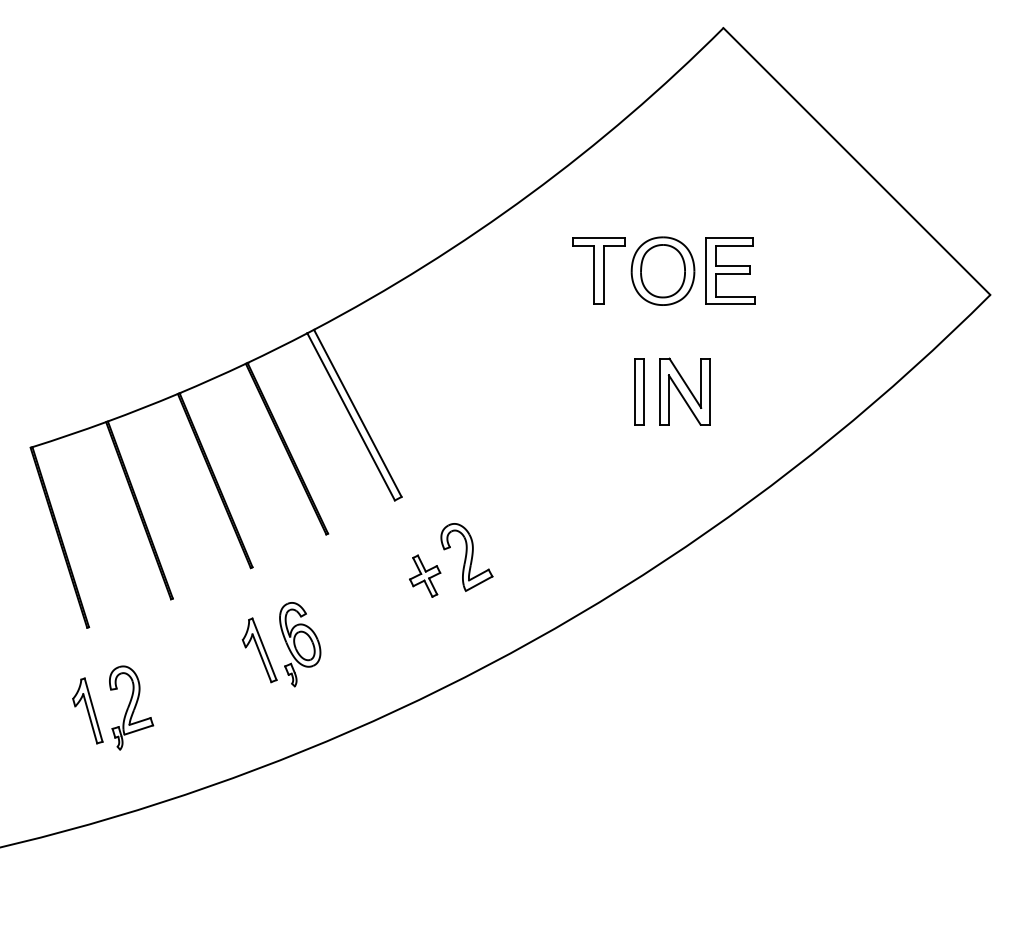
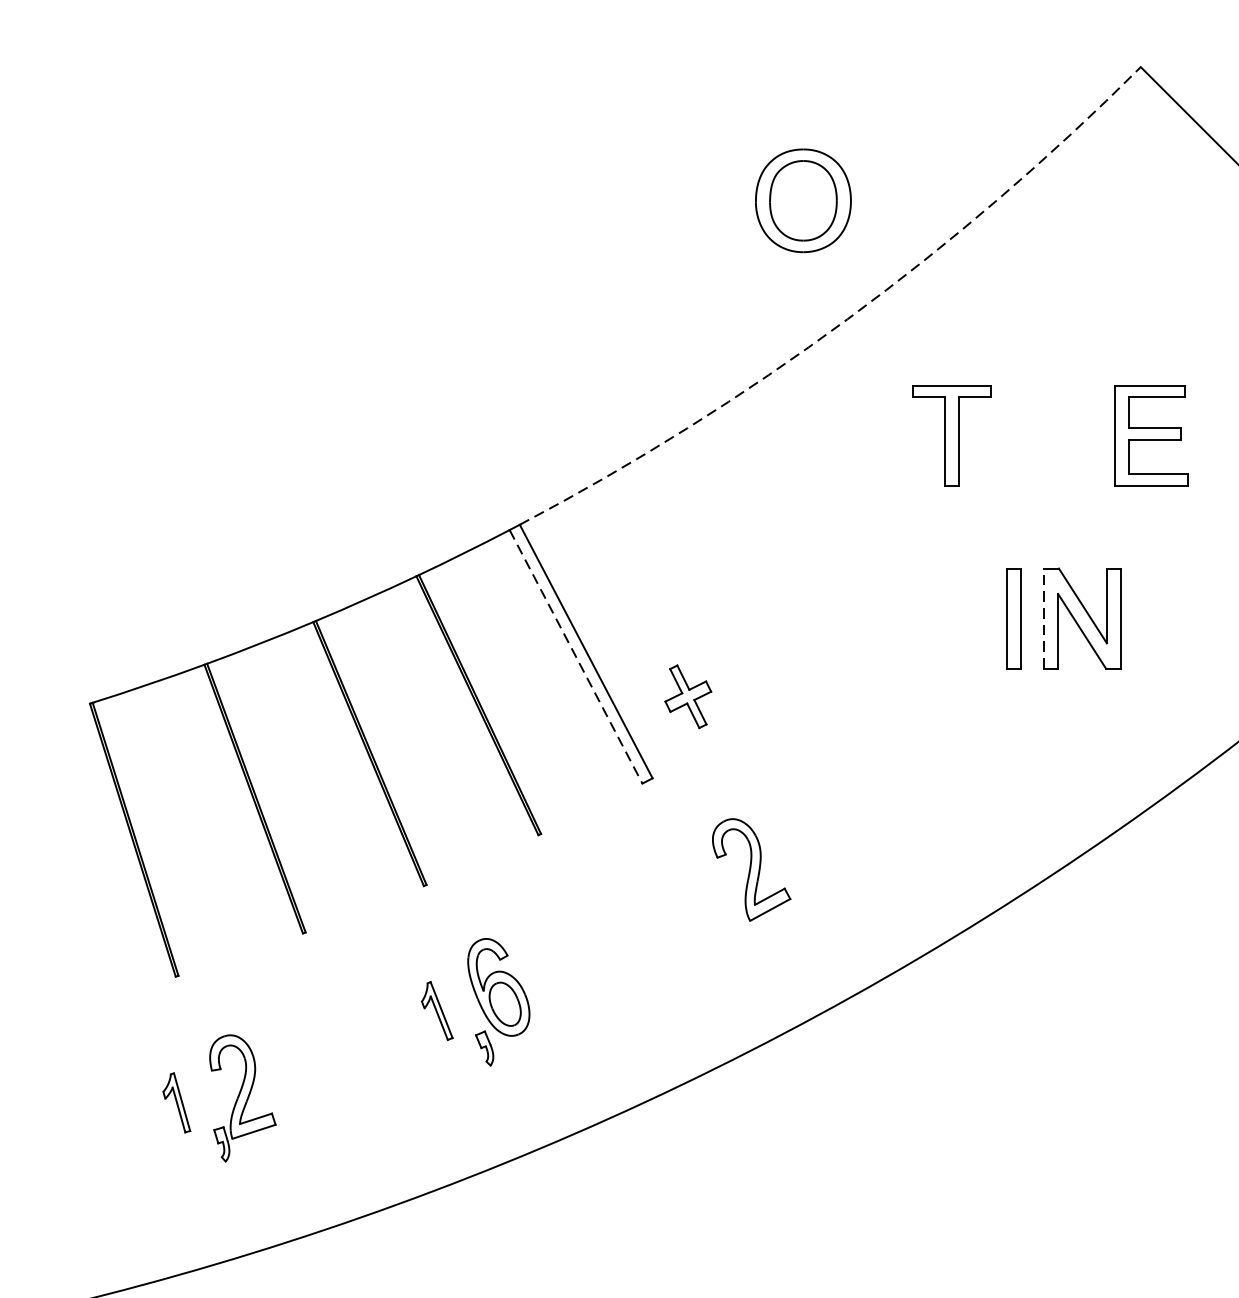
arc: (530, 194) -> (848, 319), solid -> dashed
part: (662, 270) -> (802, 199), moved
line: (659, 391) -> (1043, 618), solid -> dashed
line: (351, 417) -> (576, 657), solid -> dashed
part: (425, 575) -> (688, 695), moved
part: (259, 650) -> (437, 1011), size x0.6
part: (87, 710) -> (176, 1102), size x0.6

